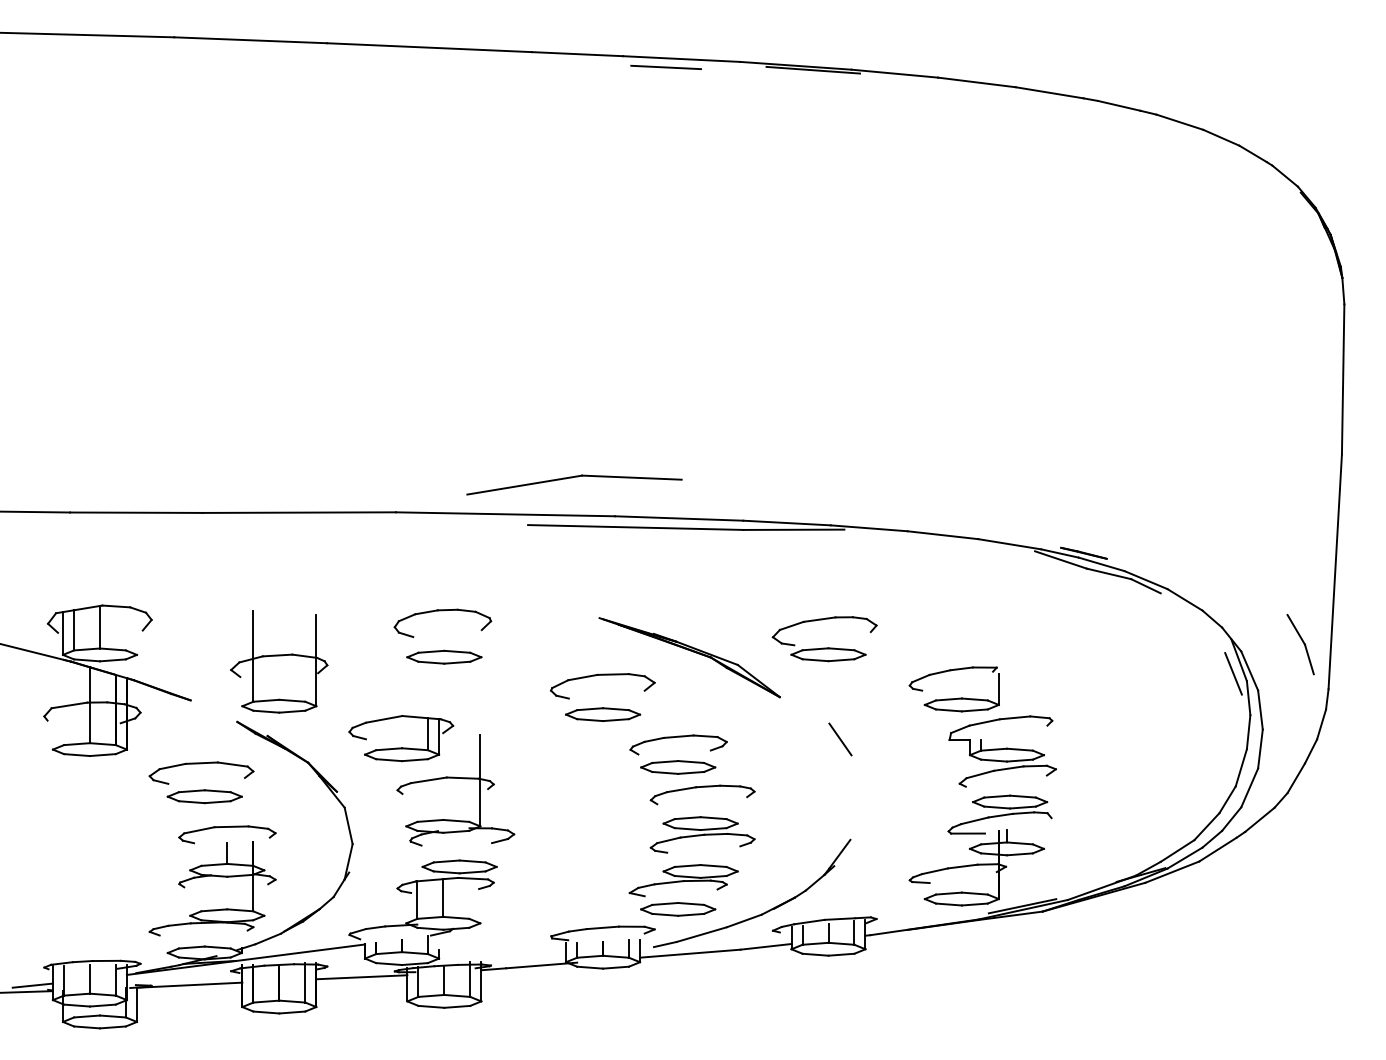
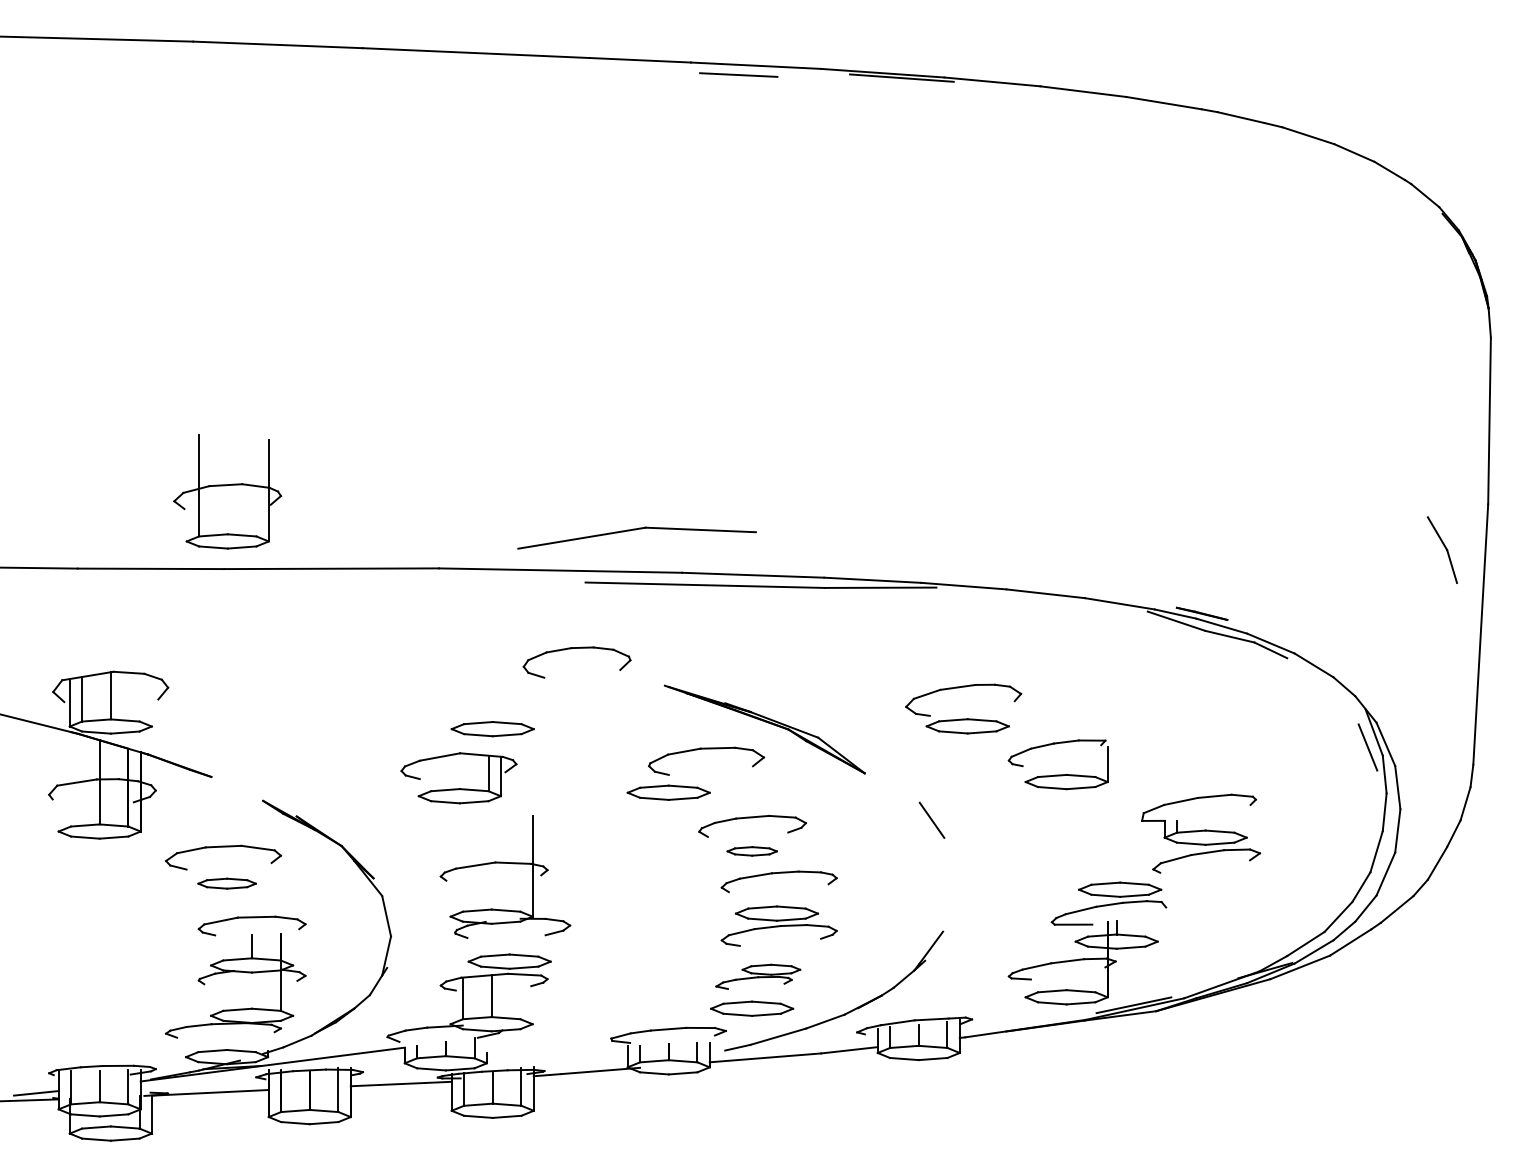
part: (437, 611) -> (571, 649), moved
part: (1299, 644) -> (1441, 549), moved
part: (824, 647) -> (963, 718), moved
part: (279, 661) -> (227, 491), moved
part: (602, 675) -> (706, 749), moved
part: (400, 747) -> (458, 788), moved
part: (1003, 751) -> (1201, 833), moved
part: (678, 767) -> (752, 851), size x0.6
part: (205, 796) -> (227, 883), size x0.7
part: (683, 880) -> (758, 976), size x0.7

